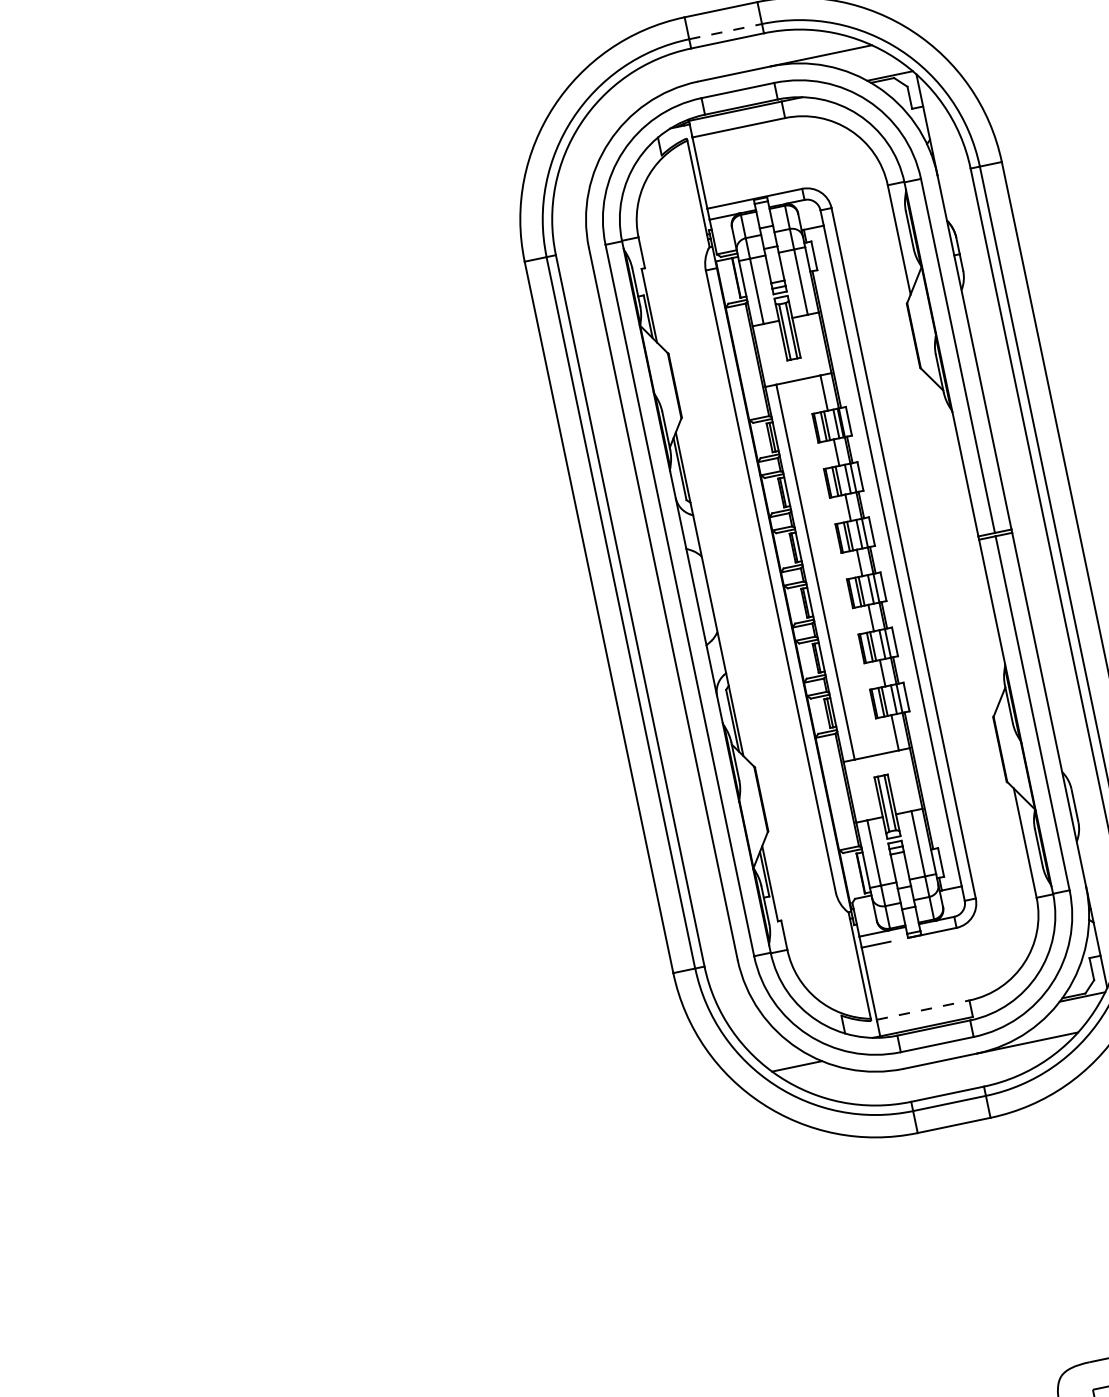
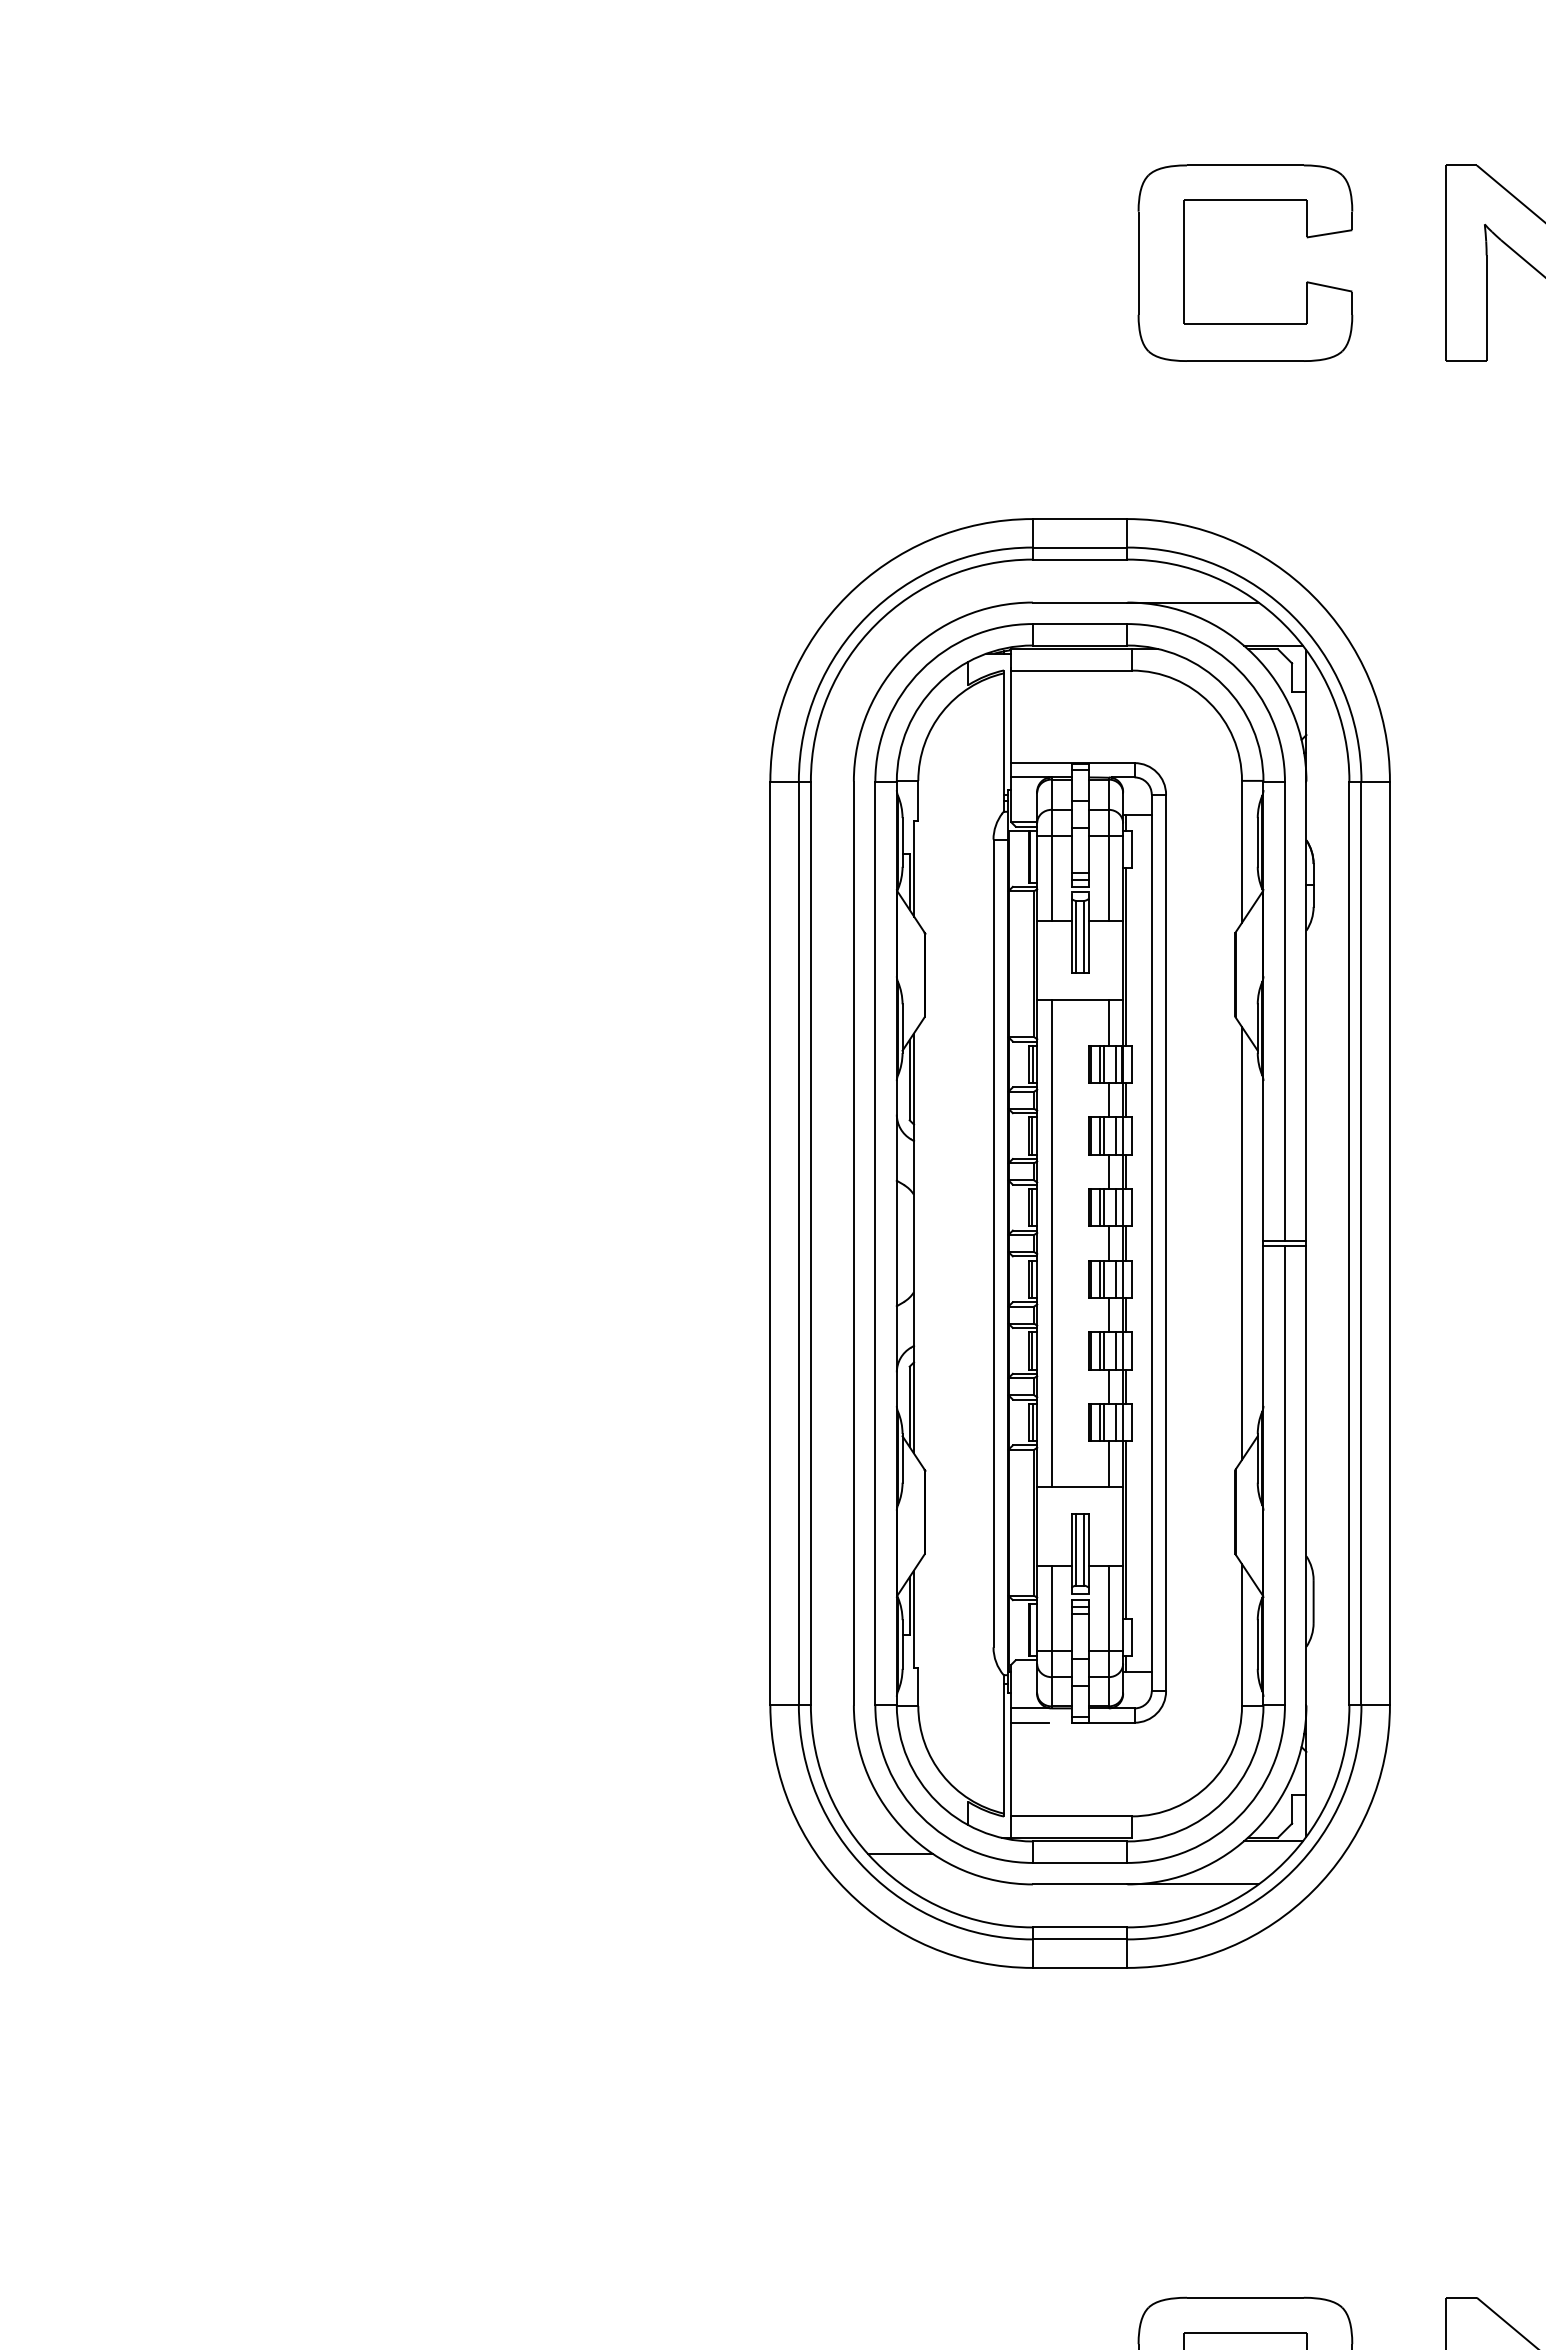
line: (725, 31) -> (1080, 547), dashed -> solid
line: (962, 541) -> (1242, 1243), added
line: (923, 1010) -> (1072, 1816), dashed -> solid

